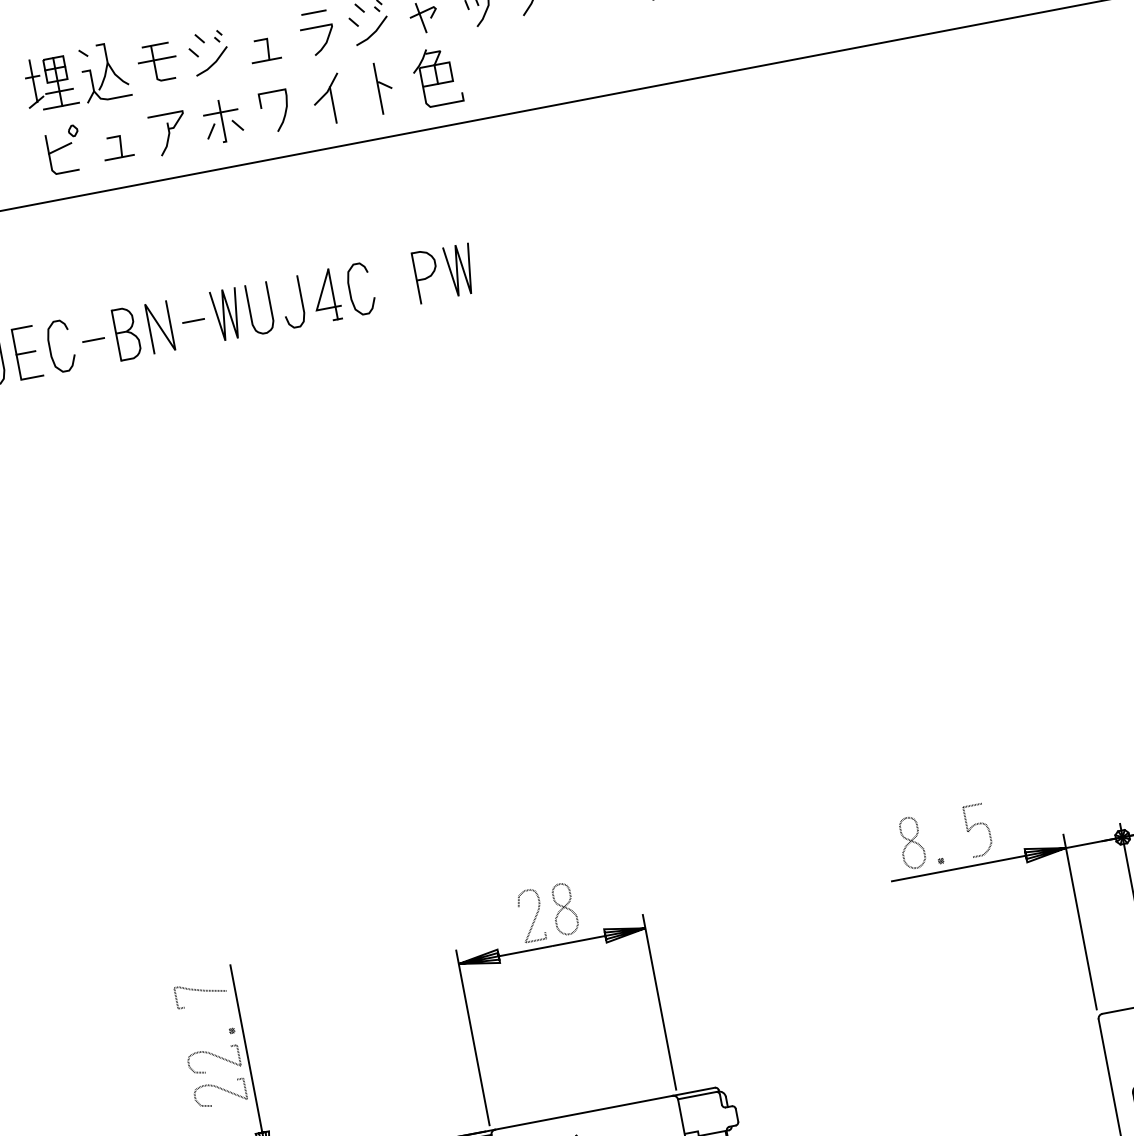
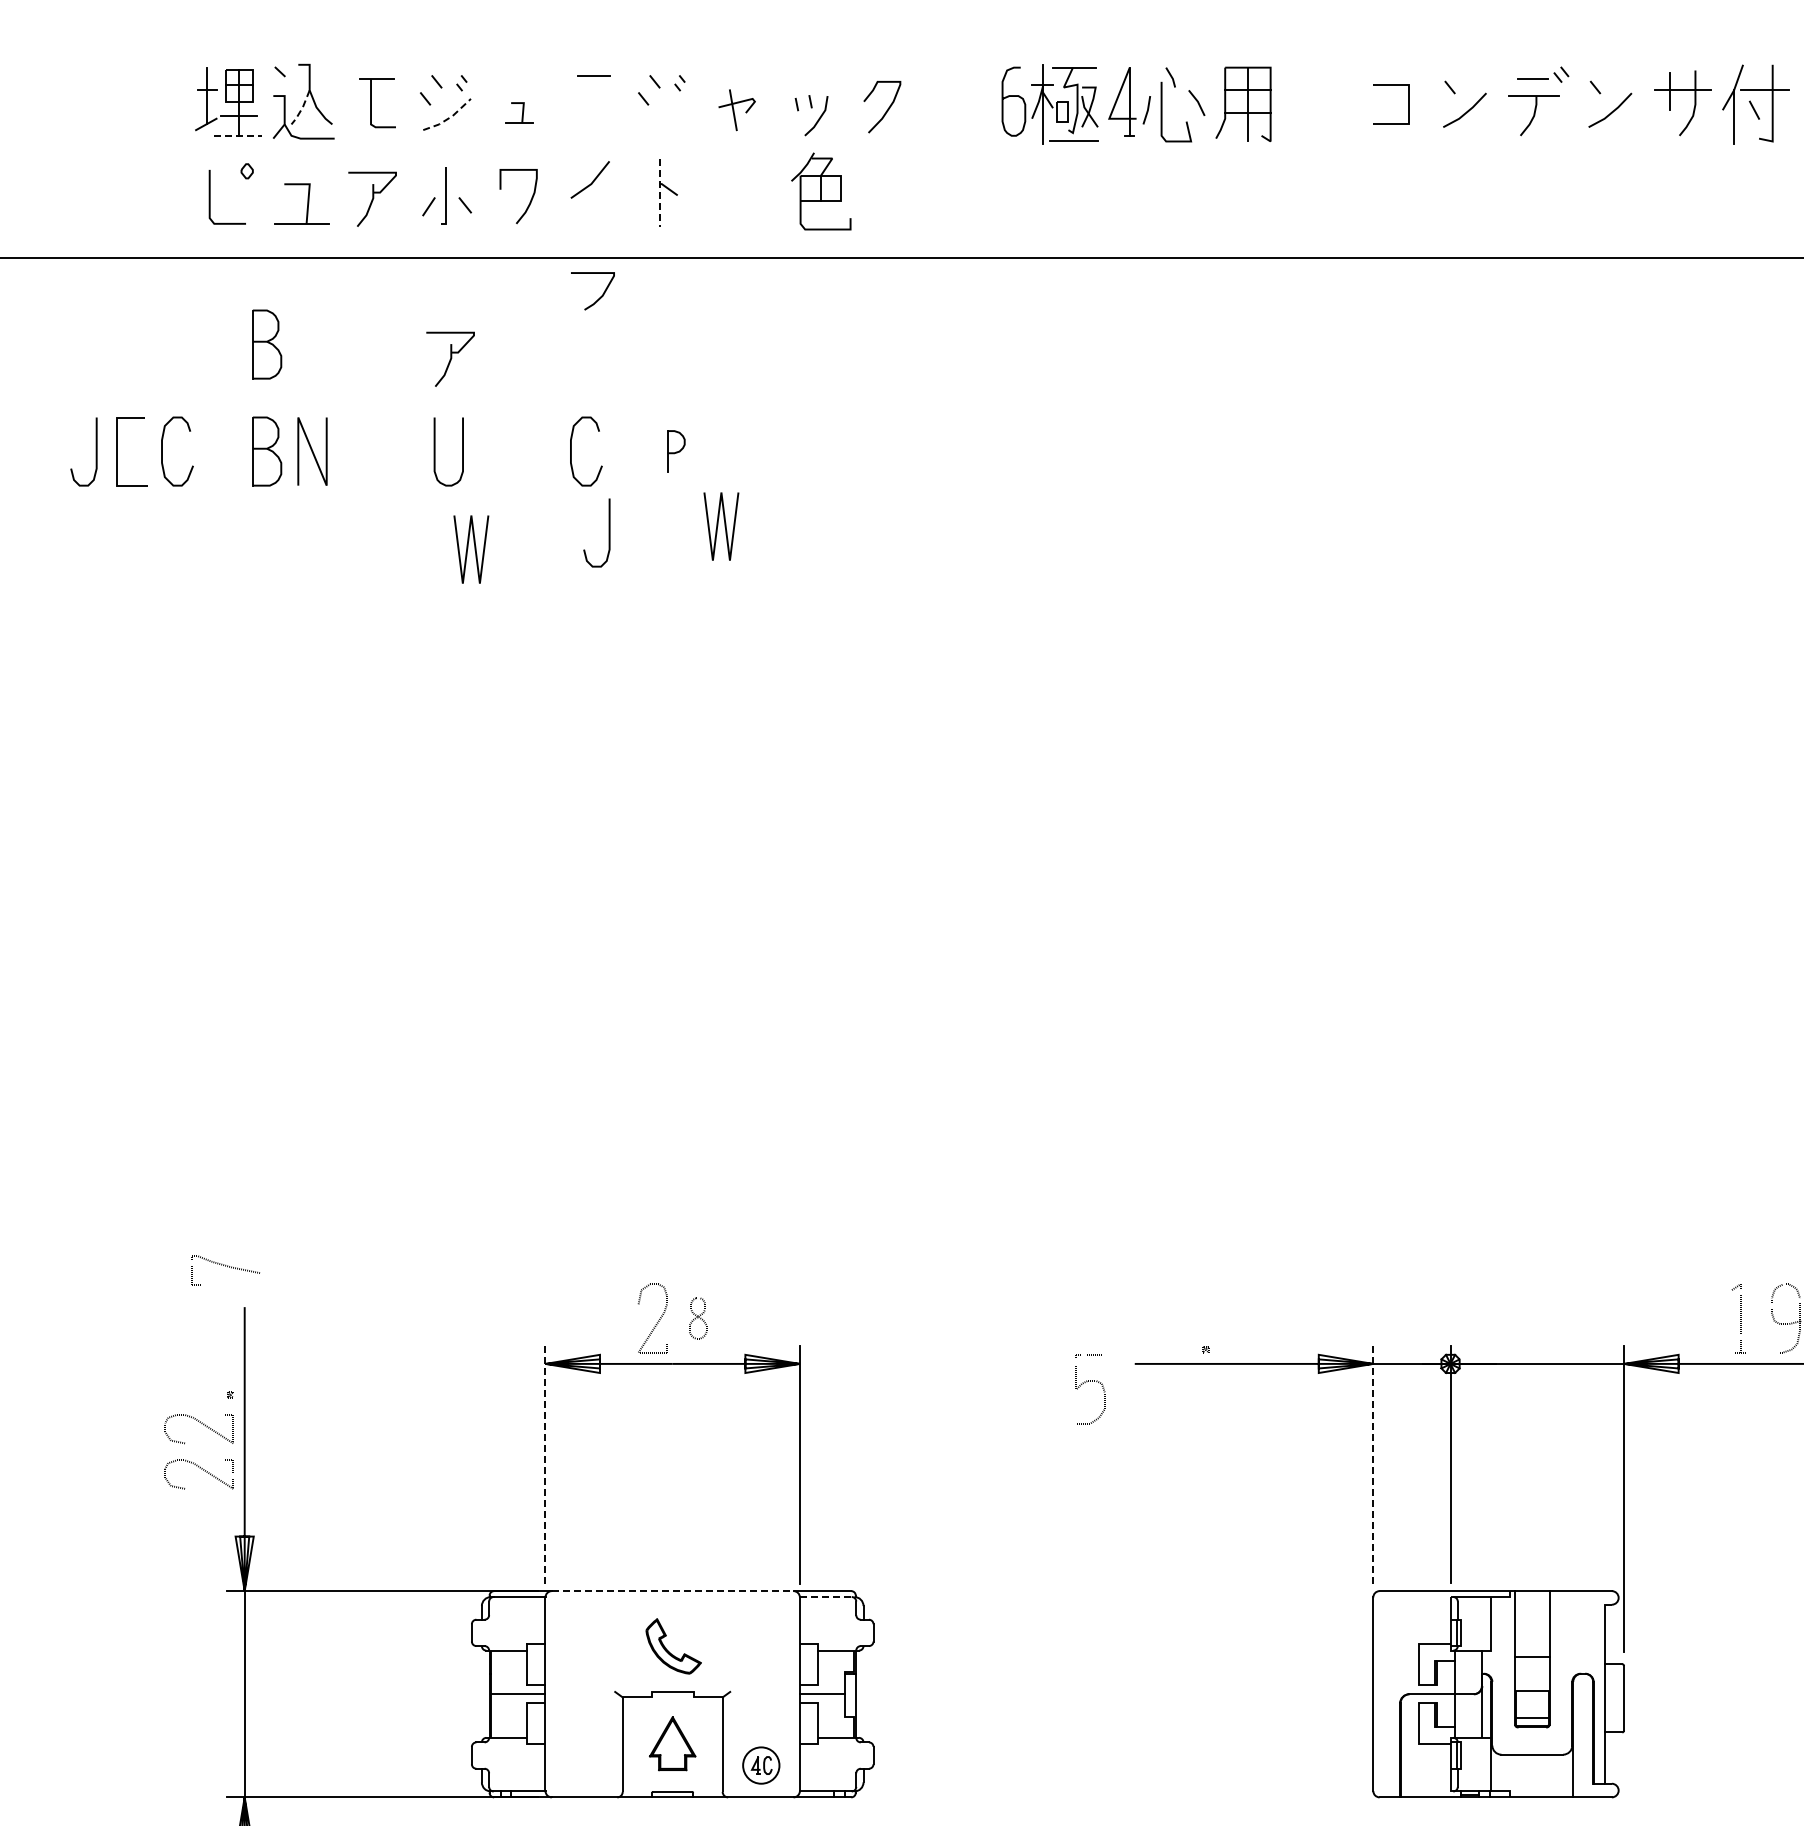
line: (373, 31) -> (667, 116), removed
curve: (324, 44) -> (599, 297), moved
part: (264, 49) -> (519, 112), size x0.7
line: (157, 59) -> (375, 98), removed
line: (214, 63) -> (449, 117), solid -> dashed
part: (437, 76) -> (821, 191), moved
line: (104, 77) -> (301, 109), solid -> dashed
line: (378, 89) -> (659, 193), solid -> dashed
line: (61, 105) -> (238, 135), solid -> dashed
line: (332, 105) -> (595, 202), removed
line: (220, 112) -> (445, 184), removed
part: (117, 146) -> (301, 203), size x1.4
line: (59, 148) -> (225, 190), removed
part: (248, 239) -> (450, 358), added
part: (112, 255) -> (267, 344), added
line: (458, 270) -> (718, 526), moved
part: (427, 276) -> (676, 451), size x0.6
part: (326, 295) -> (538, 451), removed
curve: (301, 300) -> (608, 532), moved
line: (229, 314) -> (474, 549), moved
line: (193, 320) -> (357, 451), removed
line: (93, 340) -> (221, 451), removed
line: (26, 352) -> (129, 451), removed
part: (975, 825) -> (1087, 1382), moved
part: (911, 843) -> (1171, 1318), removed
part: (563, 909) -> (697, 1318), size x0.6
line: (1080, 921) -> (1373, 1464), solid -> dashed
curve: (201, 991) -> (227, 1267), moved
line: (472, 1037) -> (545, 1464), solid -> dashed
line: (698, 1095) -> (827, 1597), solid -> dashed
line: (583, 1113) -> (672, 1591), solid -> dashed

